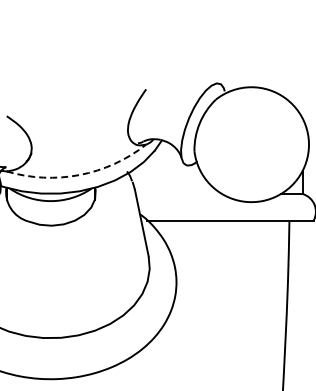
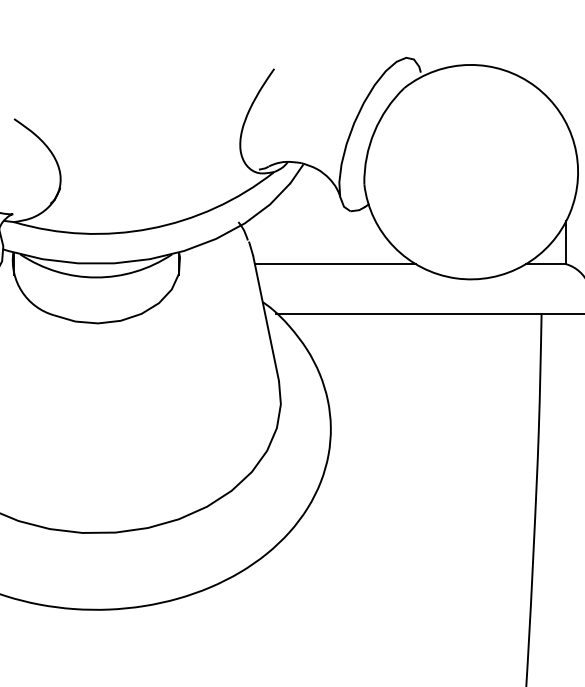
arc: (79, 175) -> (149, 229), dashed -> solid
line: (178, 194) -> (334, 265), added

